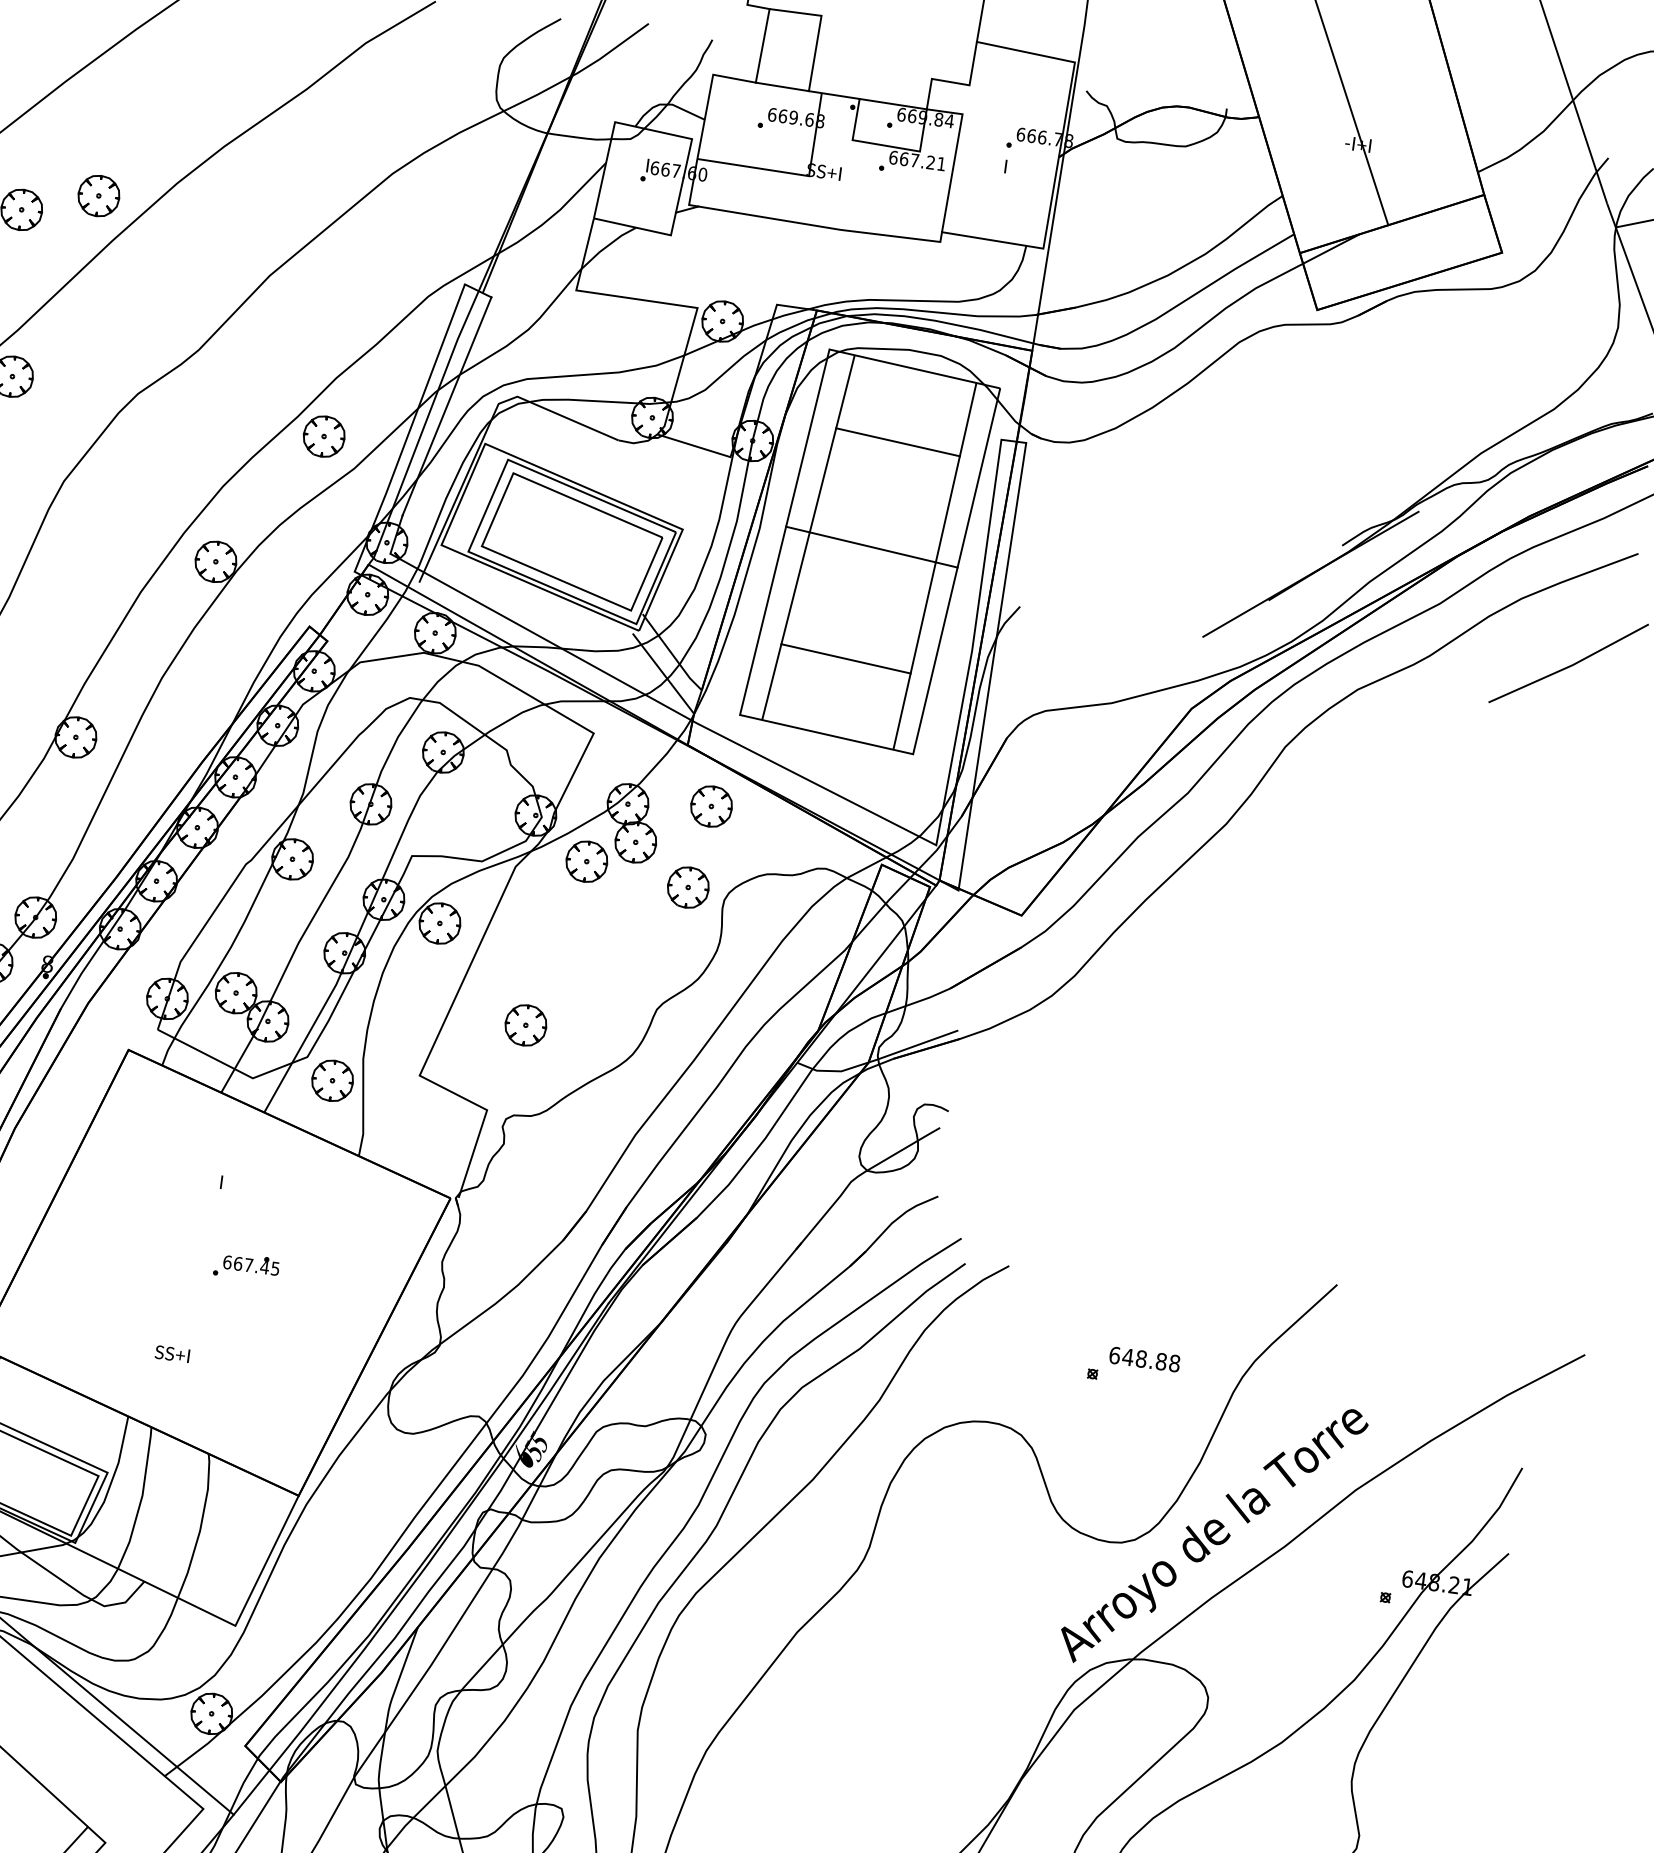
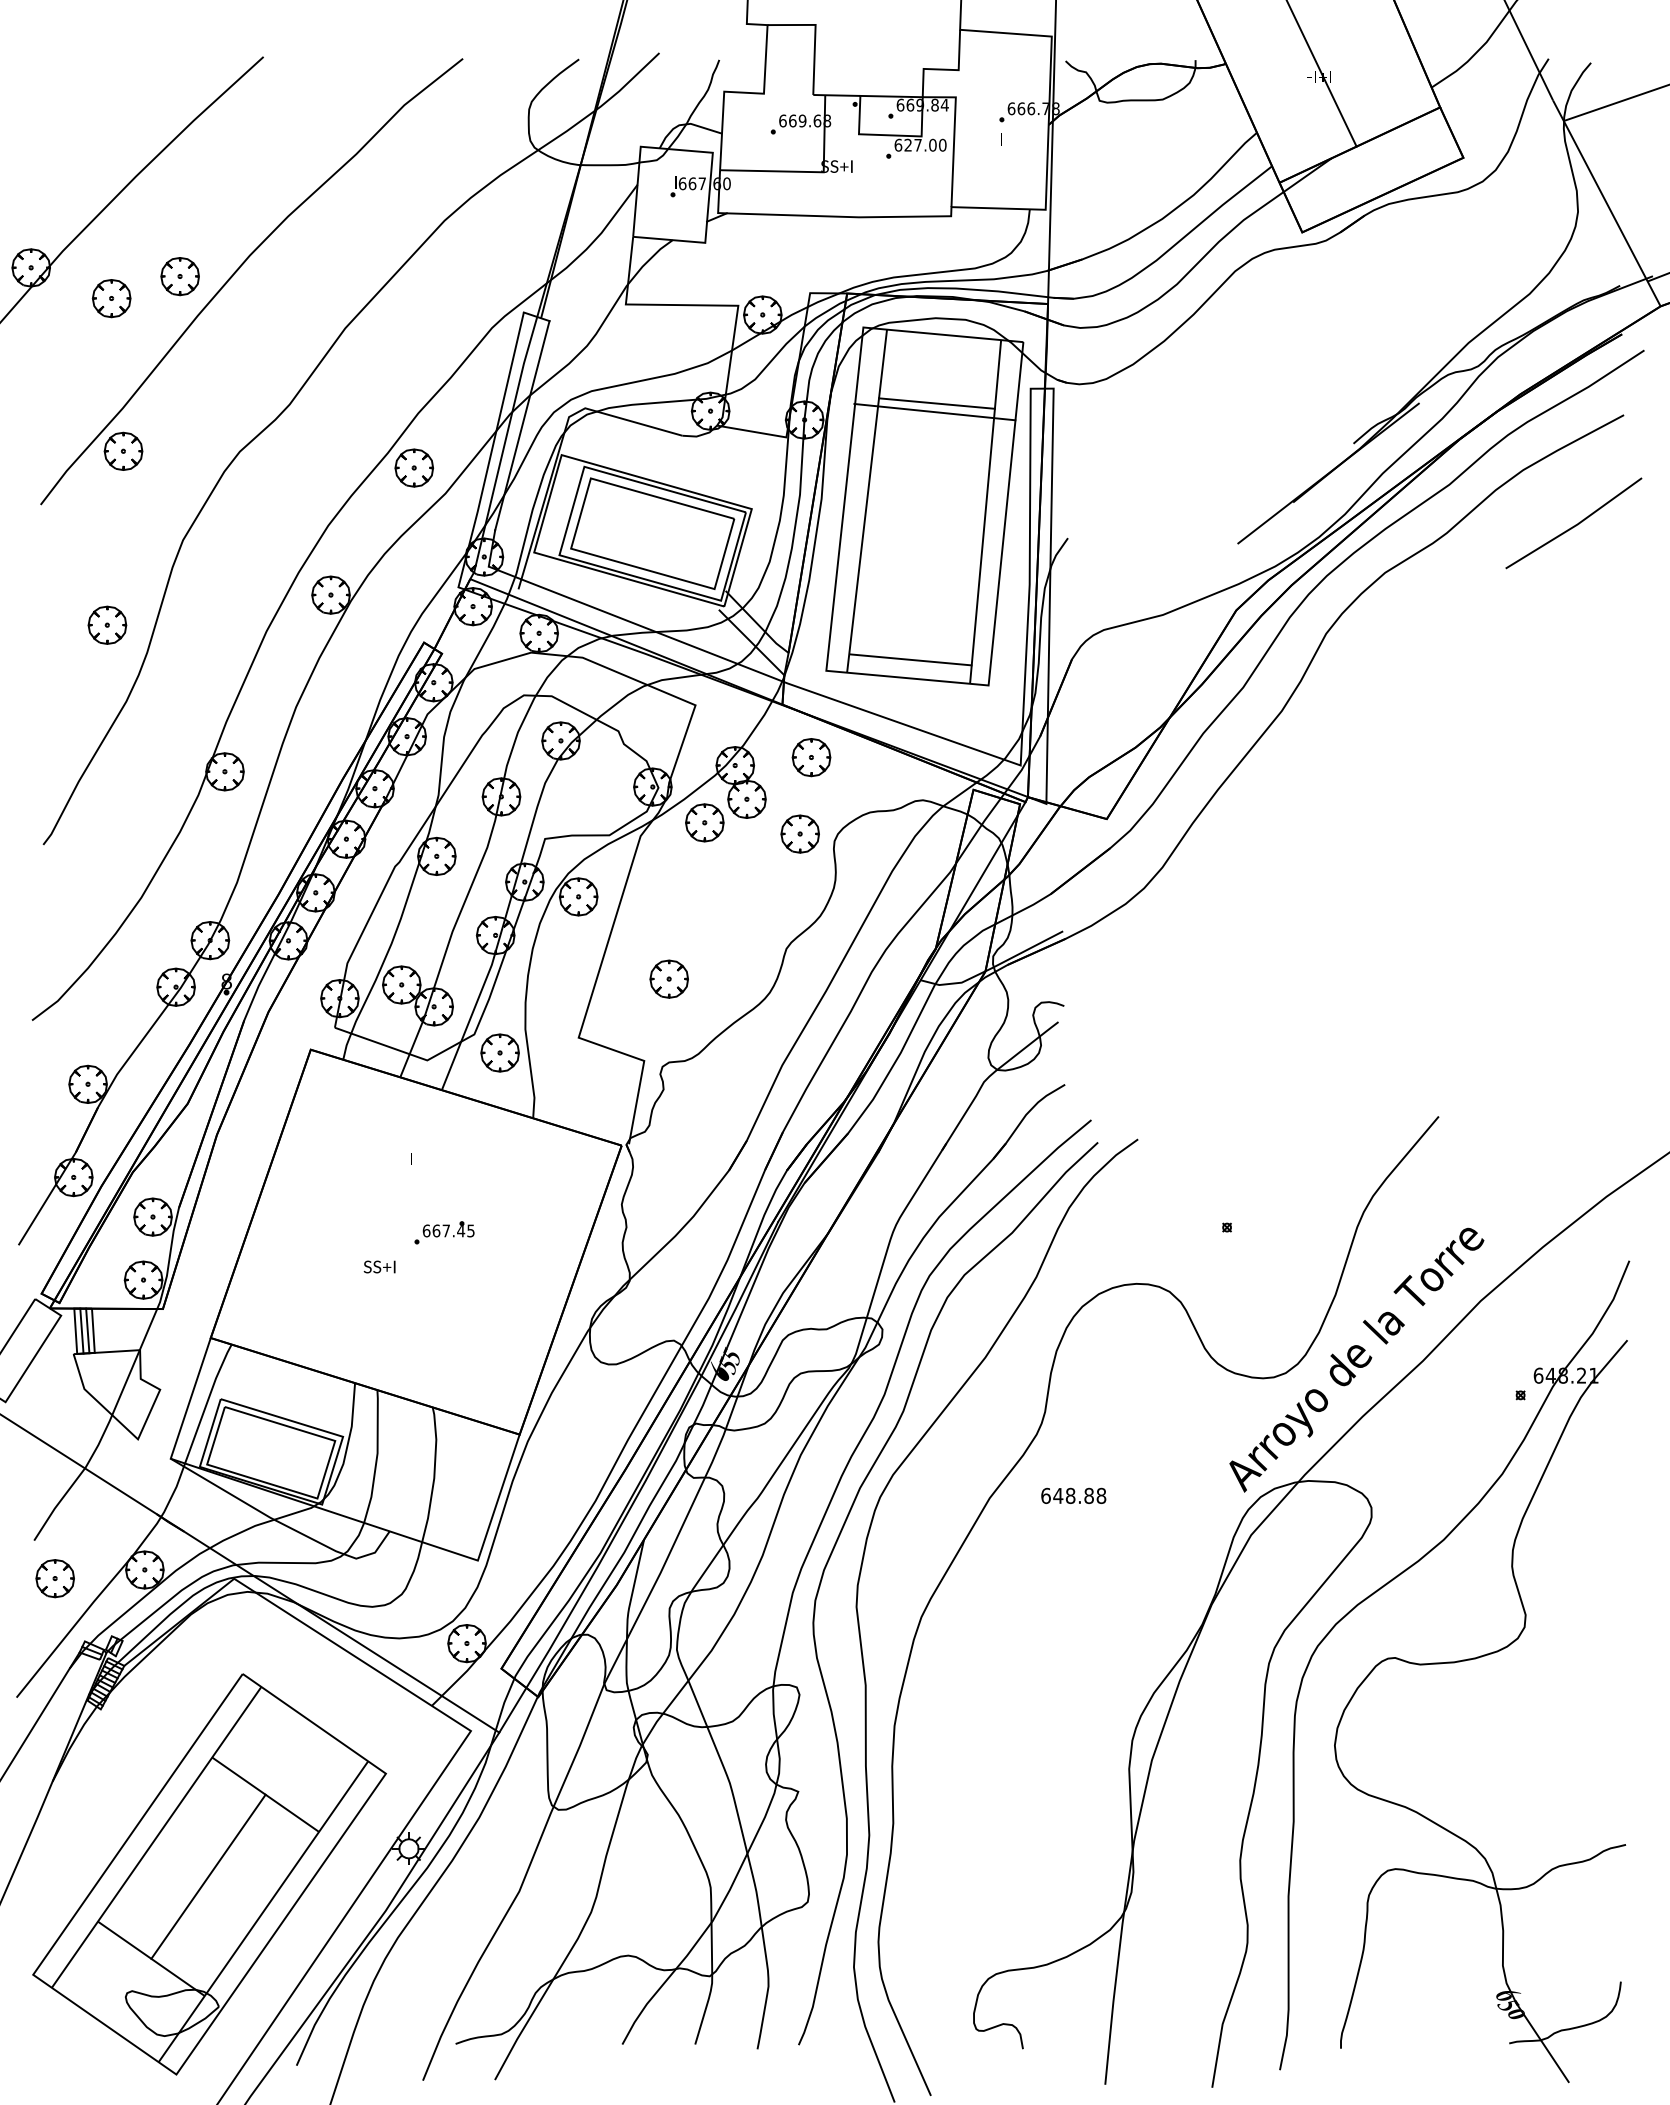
line: (782, 85) -> (788, 93), removed
text: (922, 160) -> (925, 144), 667.21 -> 627.00
line: (871, 546) -> (934, 411), moved
line: (845, 658) -> (910, 659), moved
text: (172, 1353) -> (379, 1266), moved
text: (1144, 1358) -> (1073, 1495), moved

